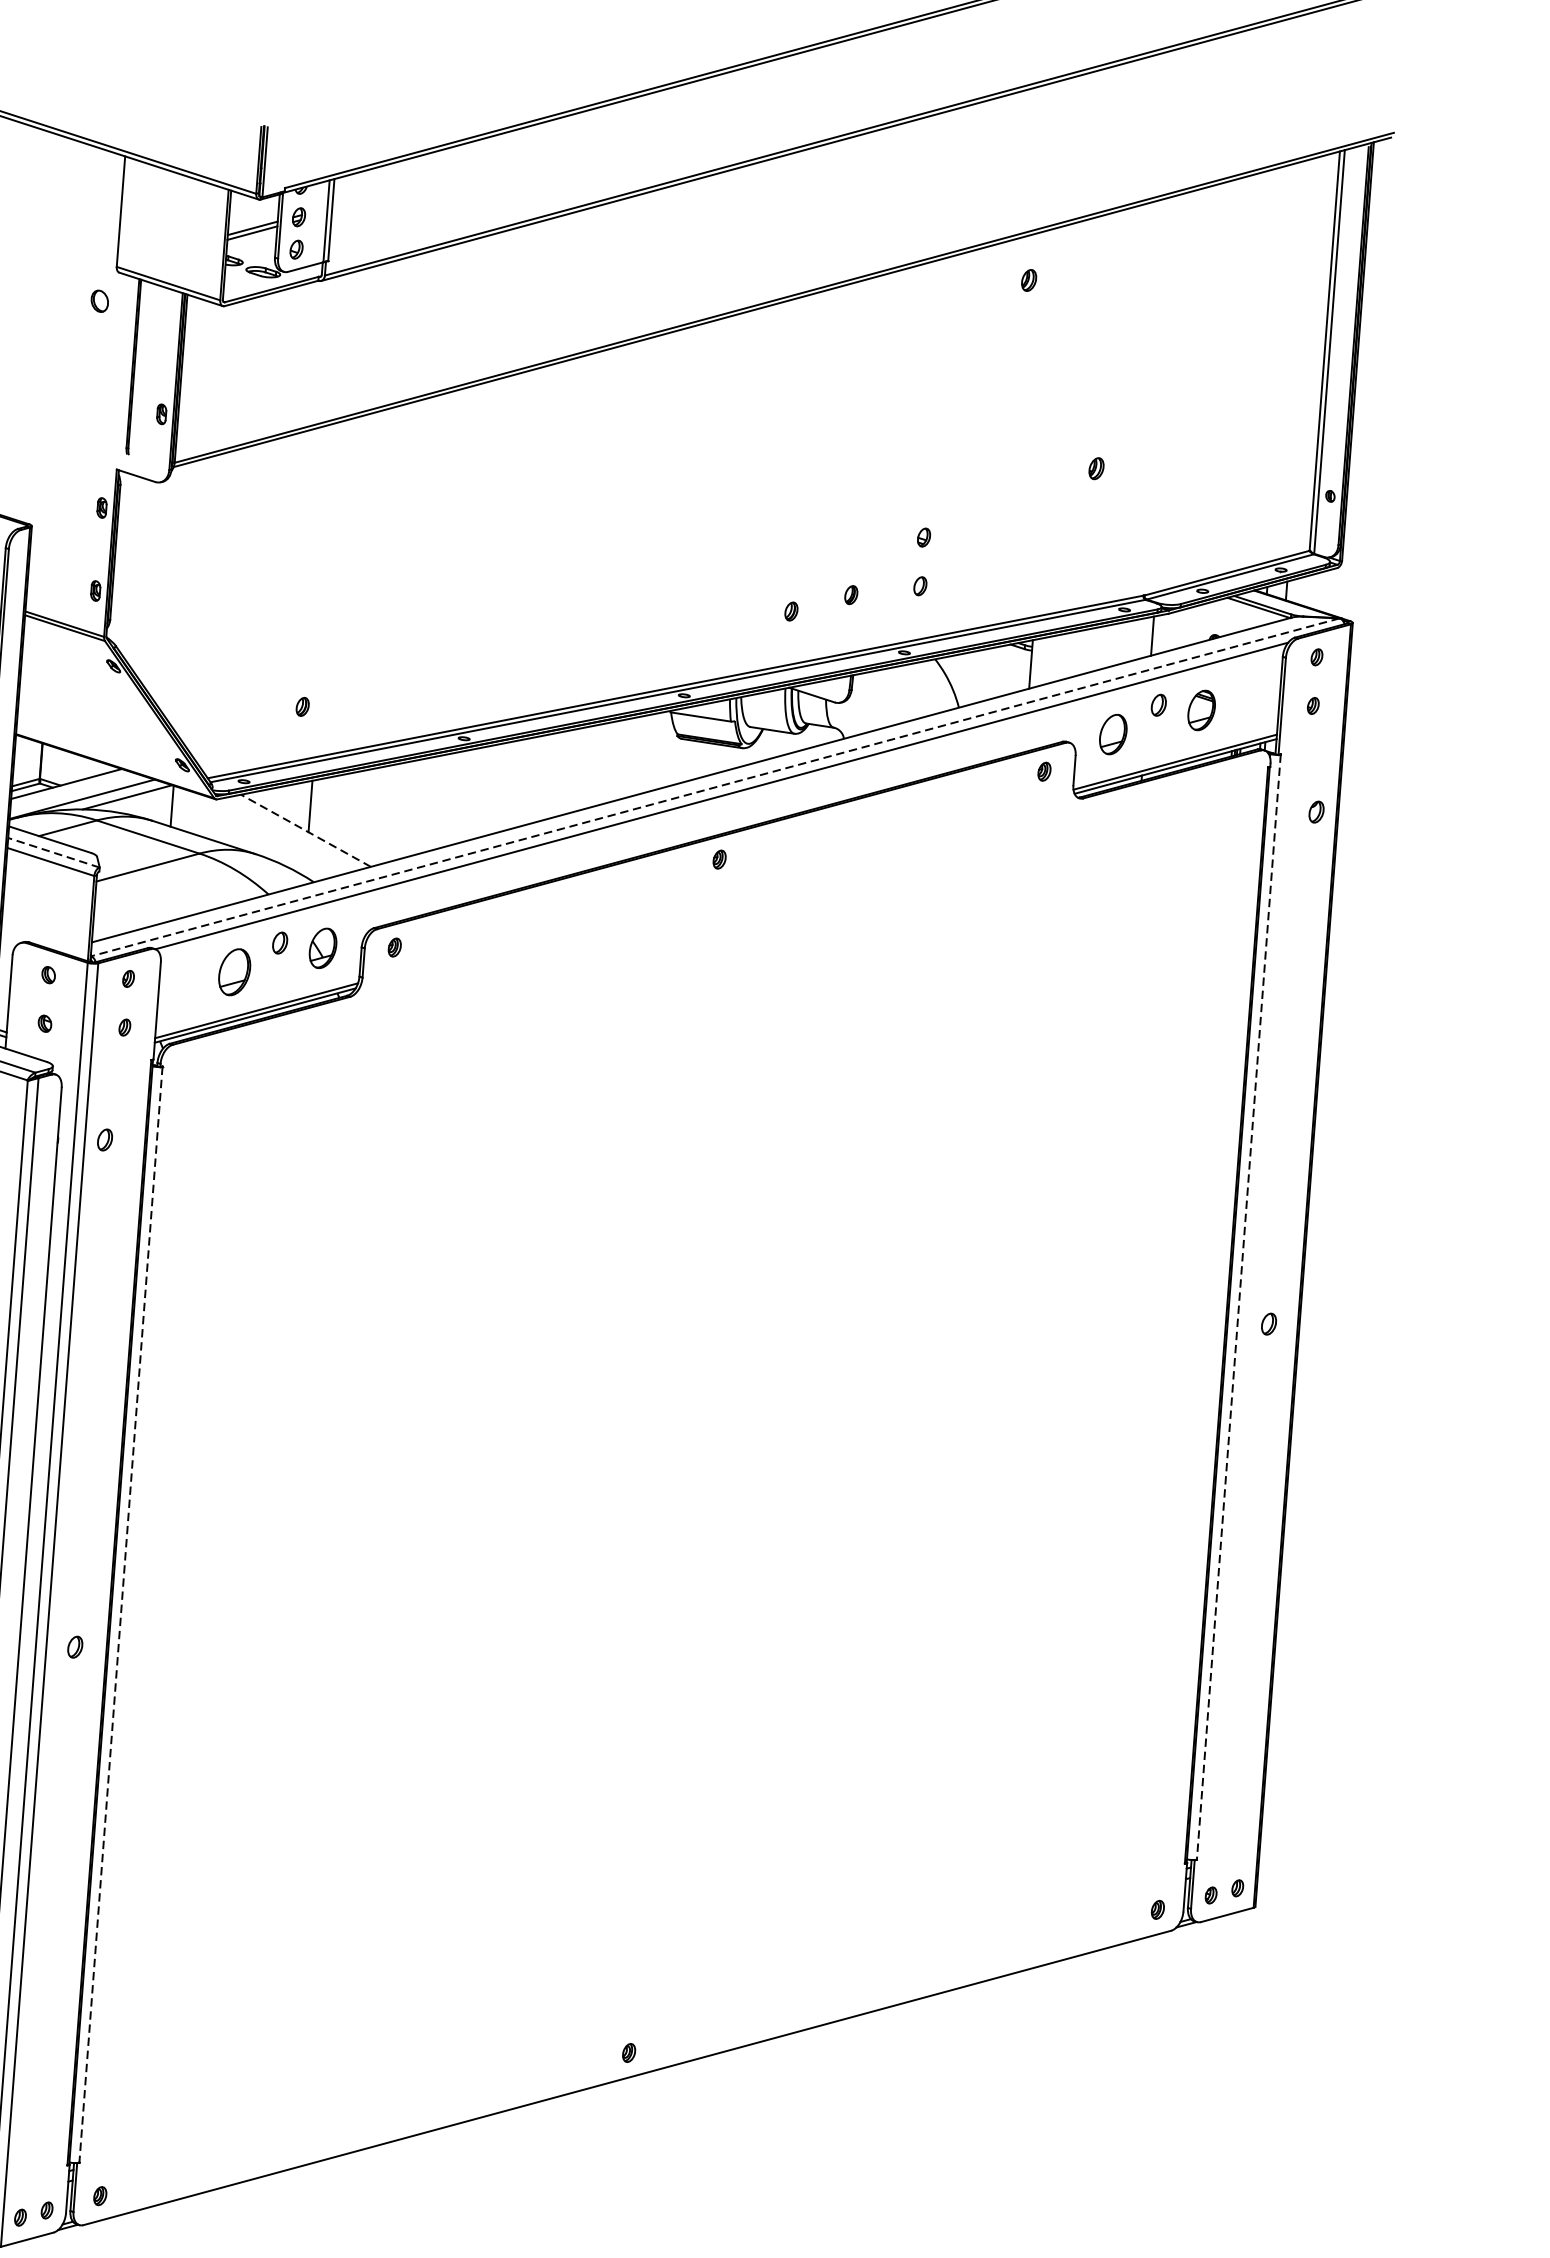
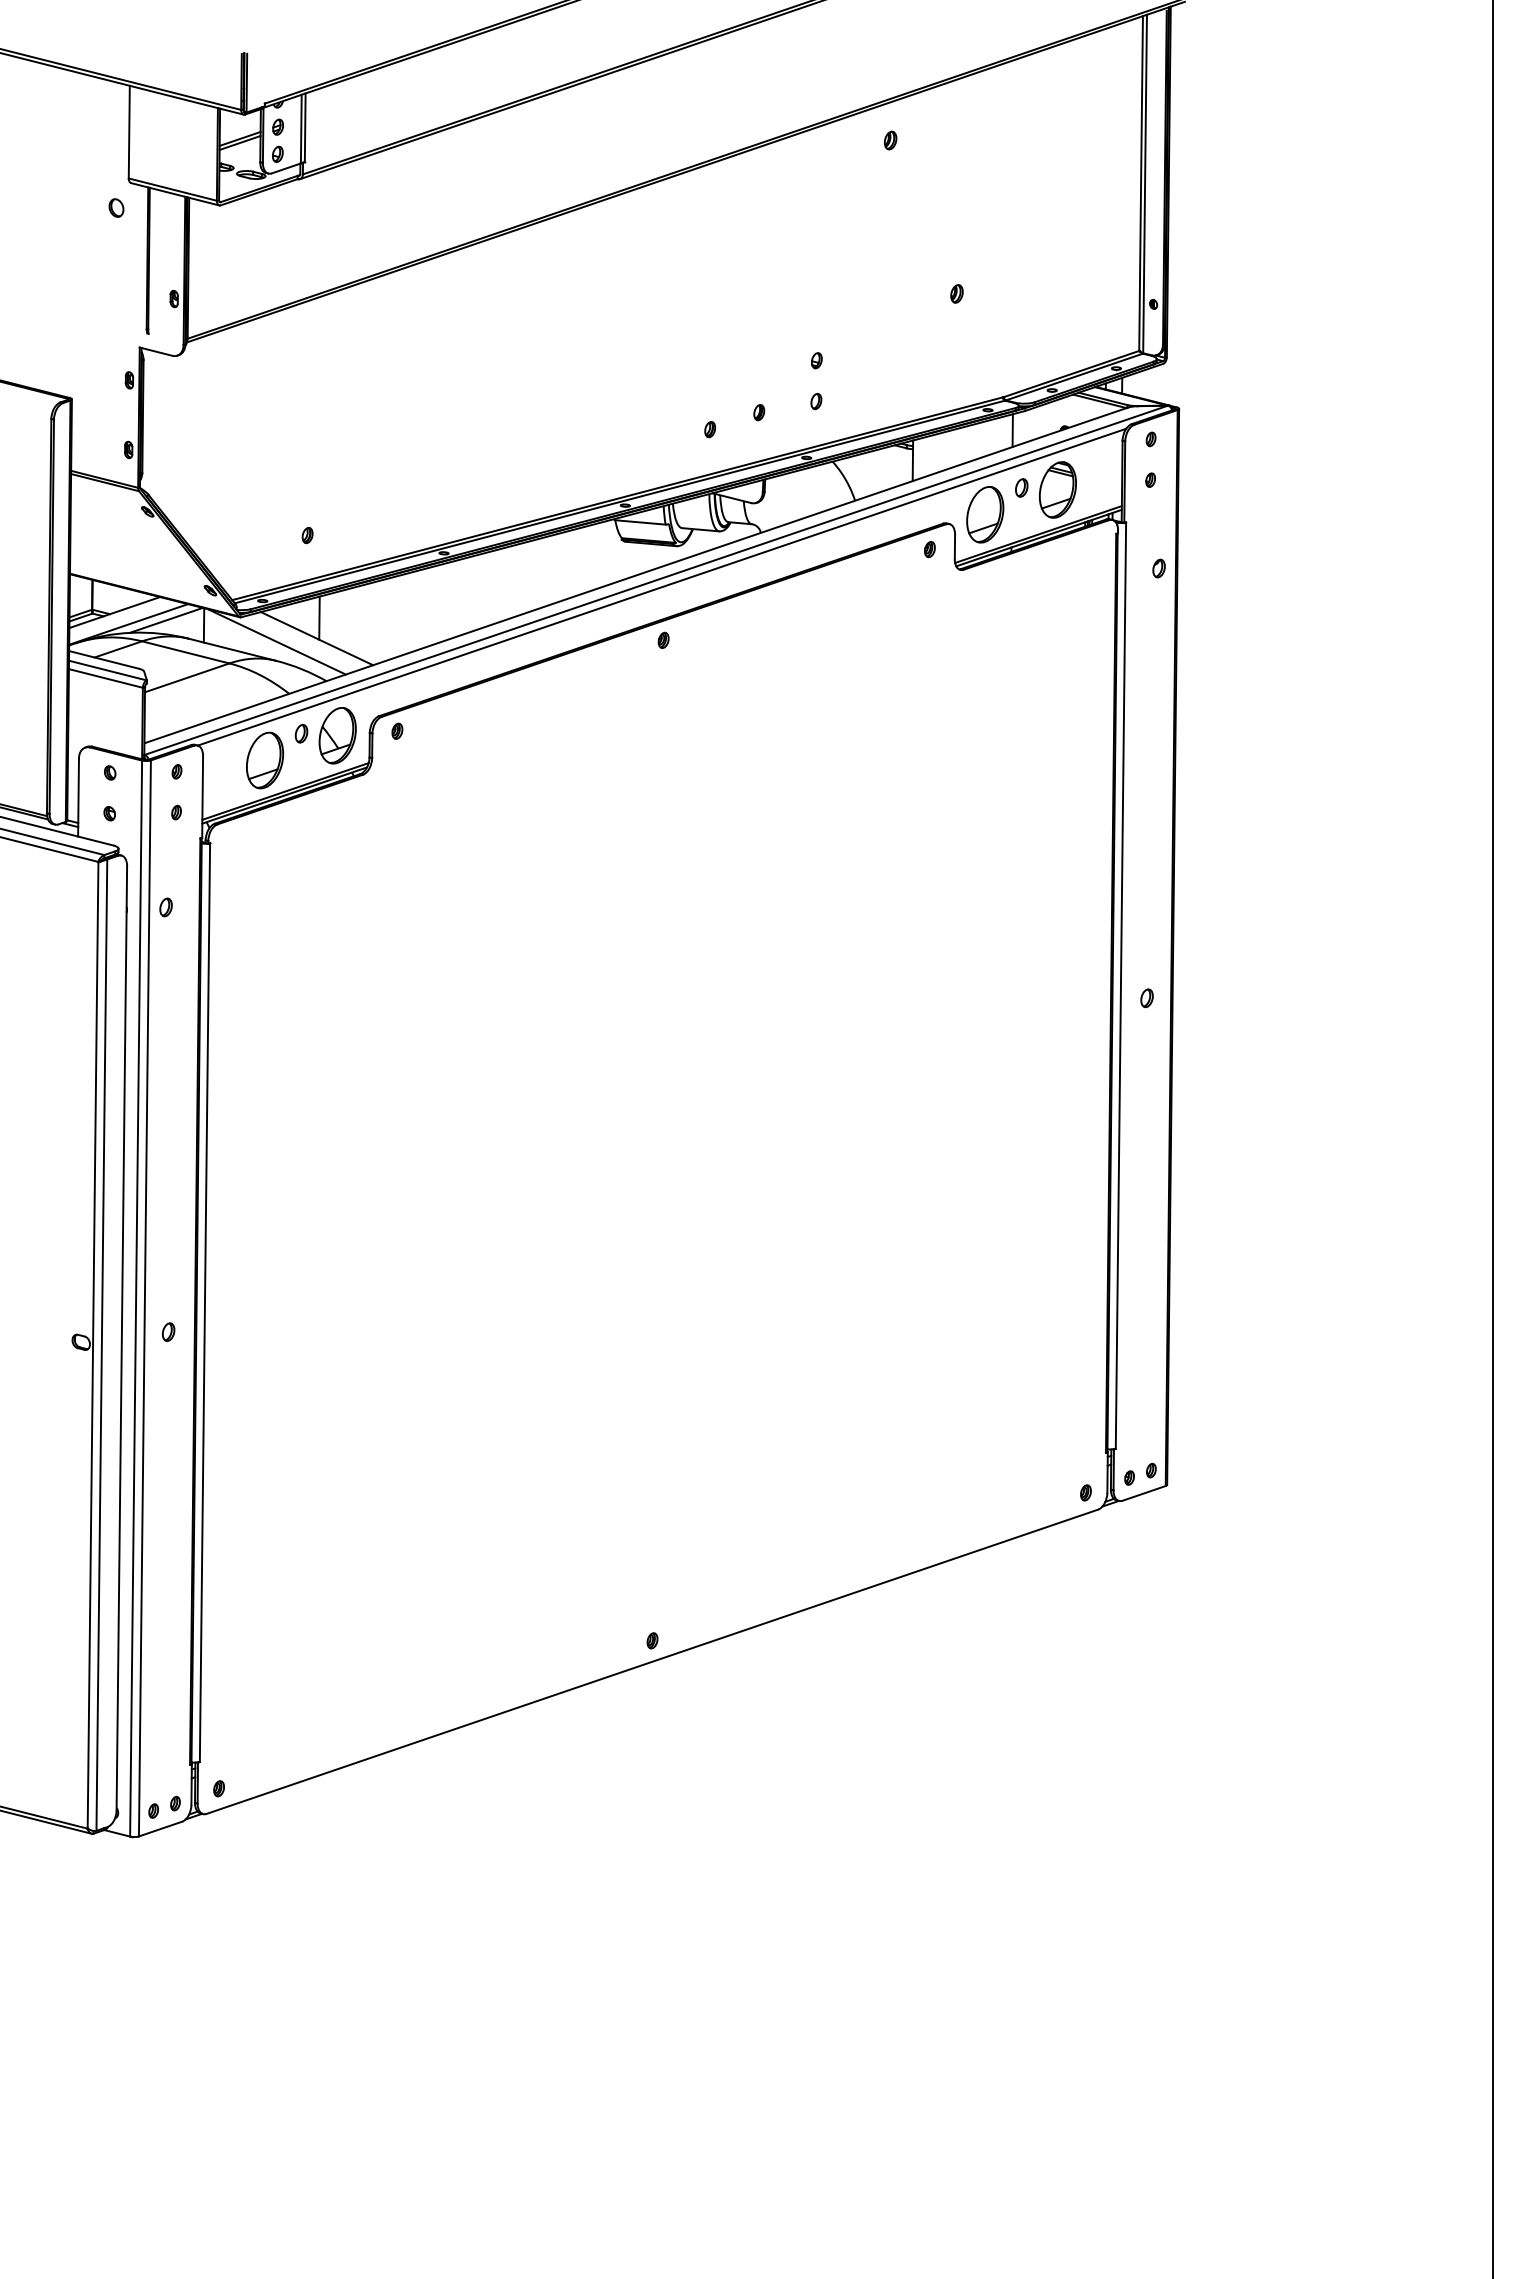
part: (1201, 709) -> (1057, 489), size x1.67
part: (1113, 734) -> (985, 514), size x1.67
line: (715, 787) -> (656, 580), dashed -> solid
line: (305, 830) -> (316, 638), dashed -> solid
line: (257, 831) -> (276, 641), added
line: (53, 852) -> (107, 670), dashed -> solid
part: (322, 947) -> (337, 735), size x1.67
part: (235, 972) -> (265, 760), size x1.43
line: (1238, 1308) -> (1120, 986), dashed -> solid
line: (120, 1615) -> (204, 1303), dashed -> solid

